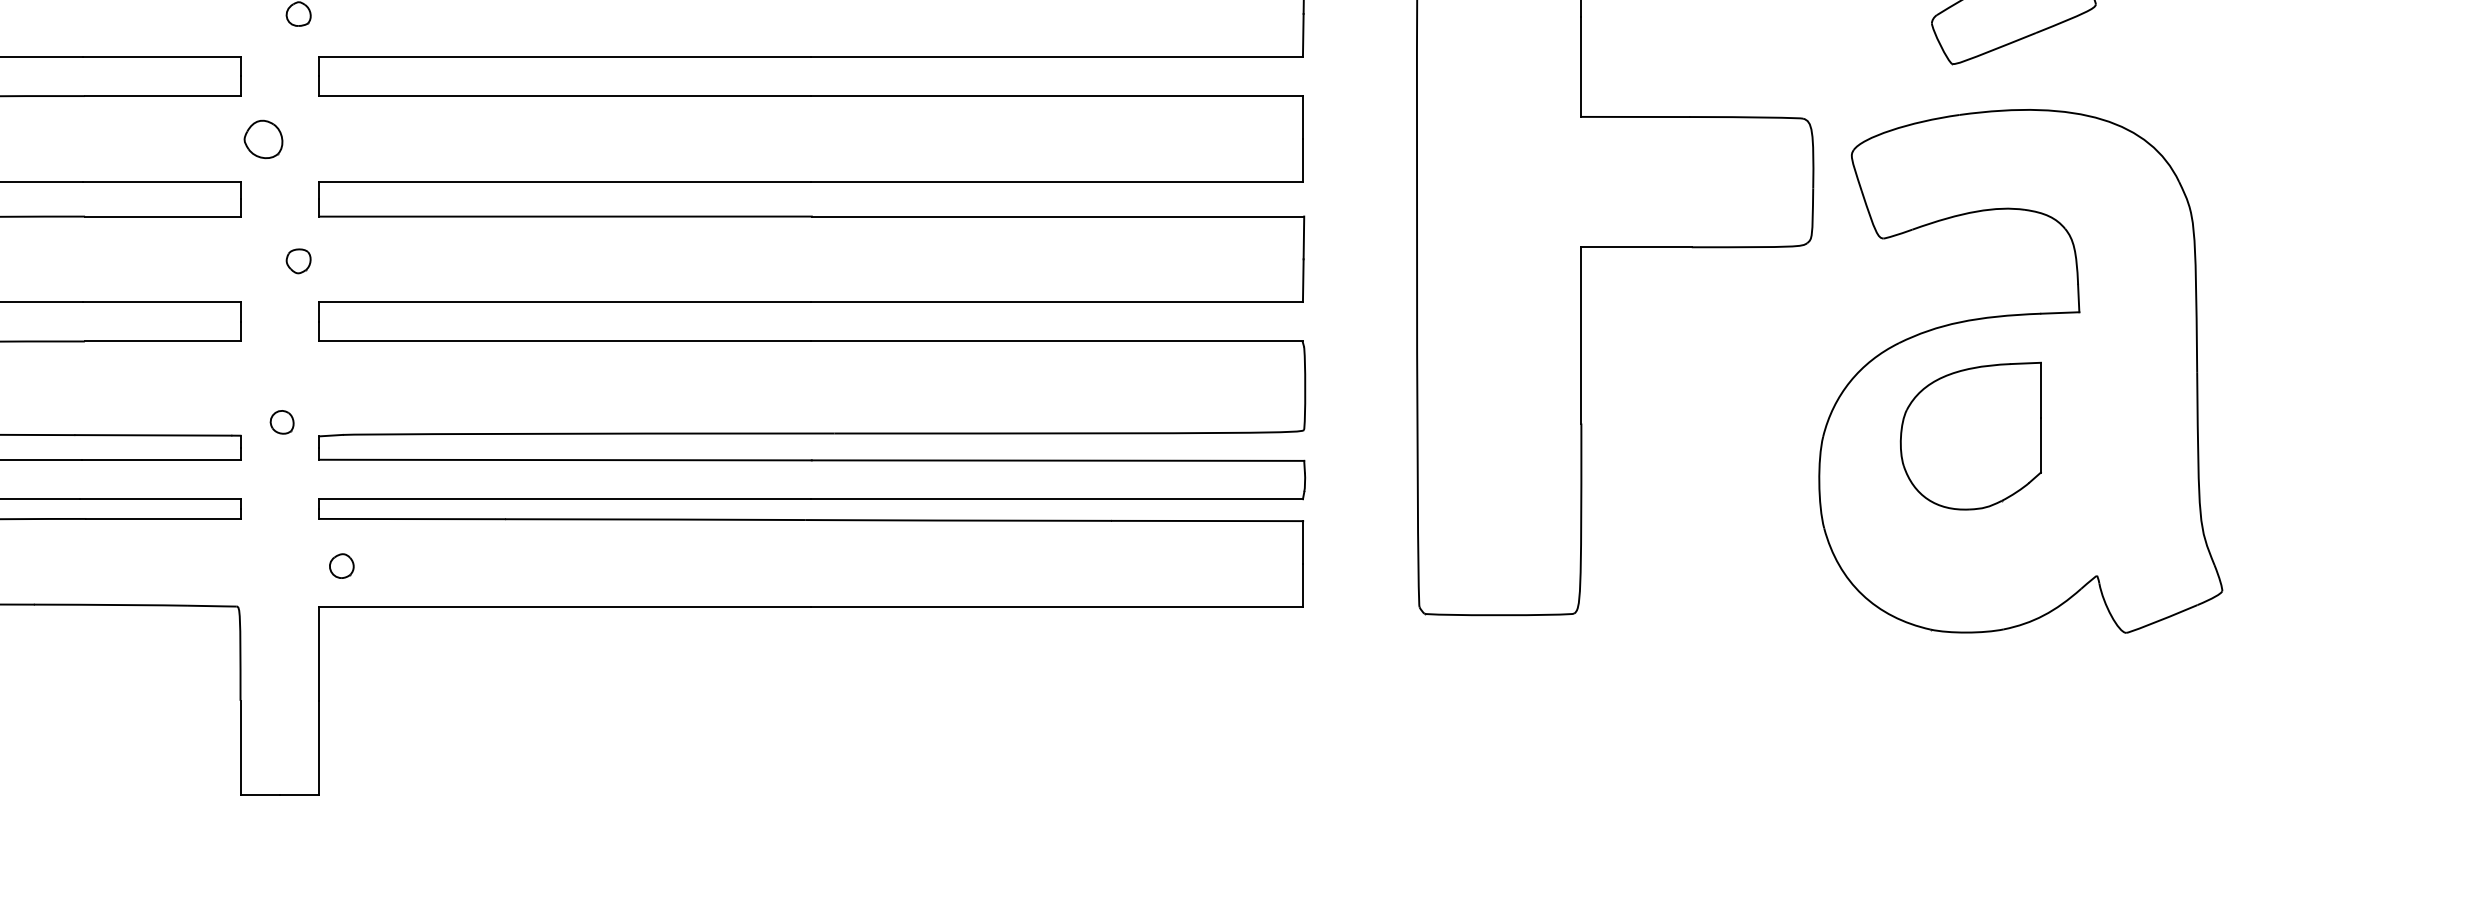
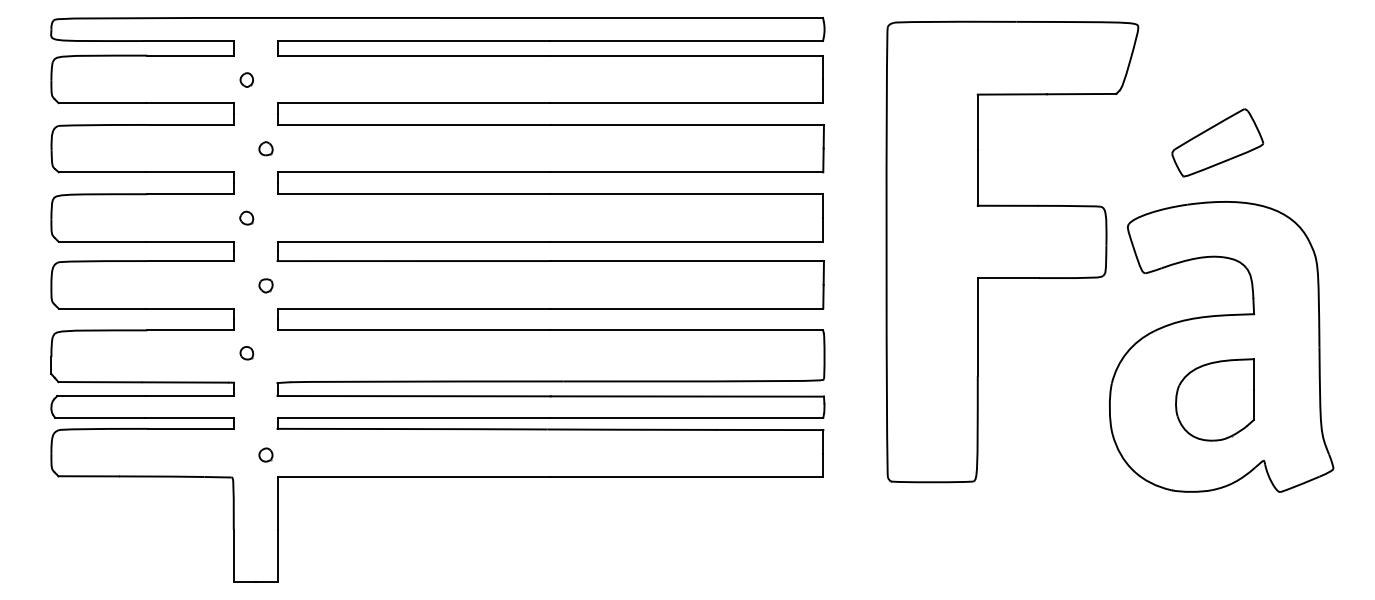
part: (263, 138) -> (246, 217), size x0.62
part: (281, 422) -> (246, 353), moved
part: (1970, 435) -> (1214, 399), moved
part: (340, 565) -> (265, 454), moved

